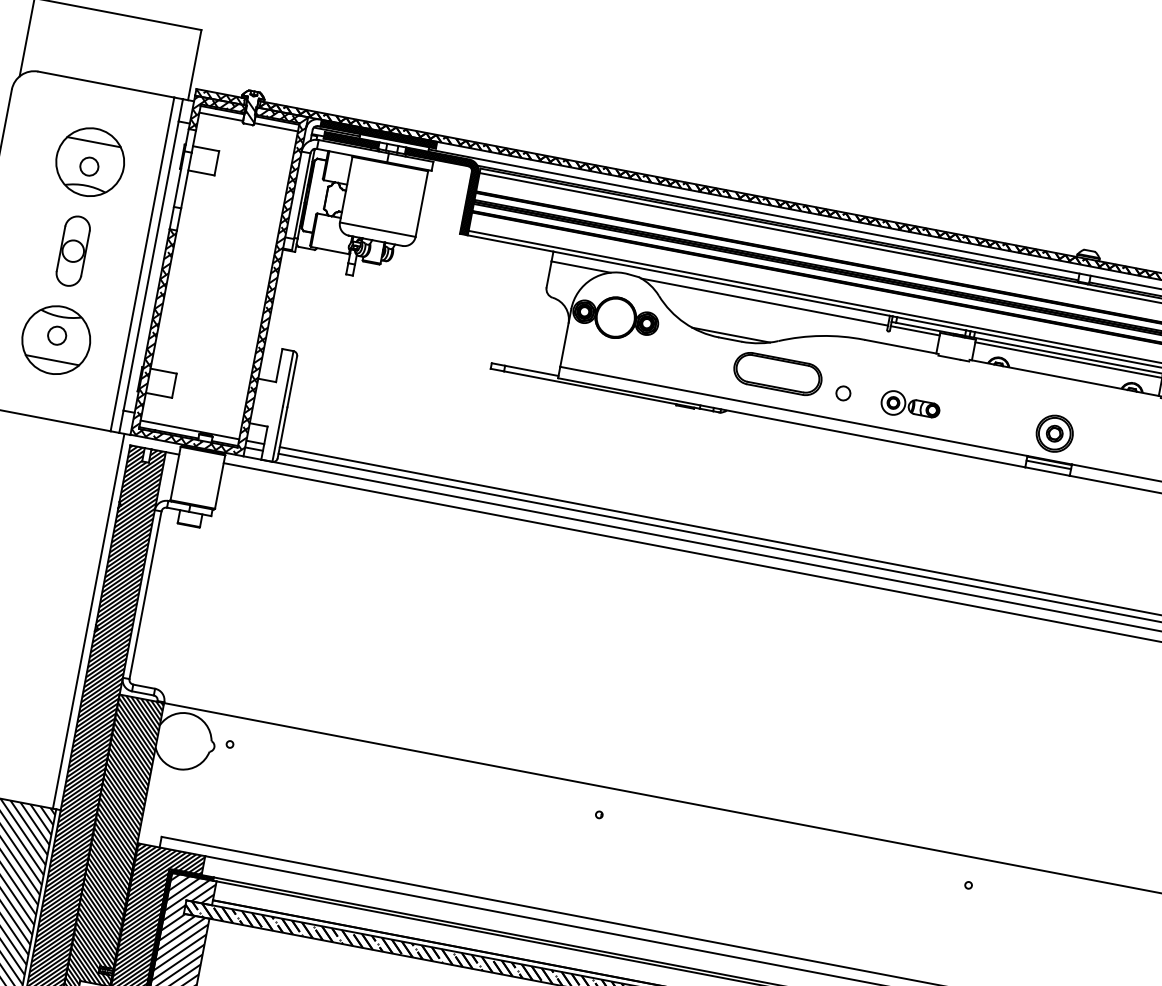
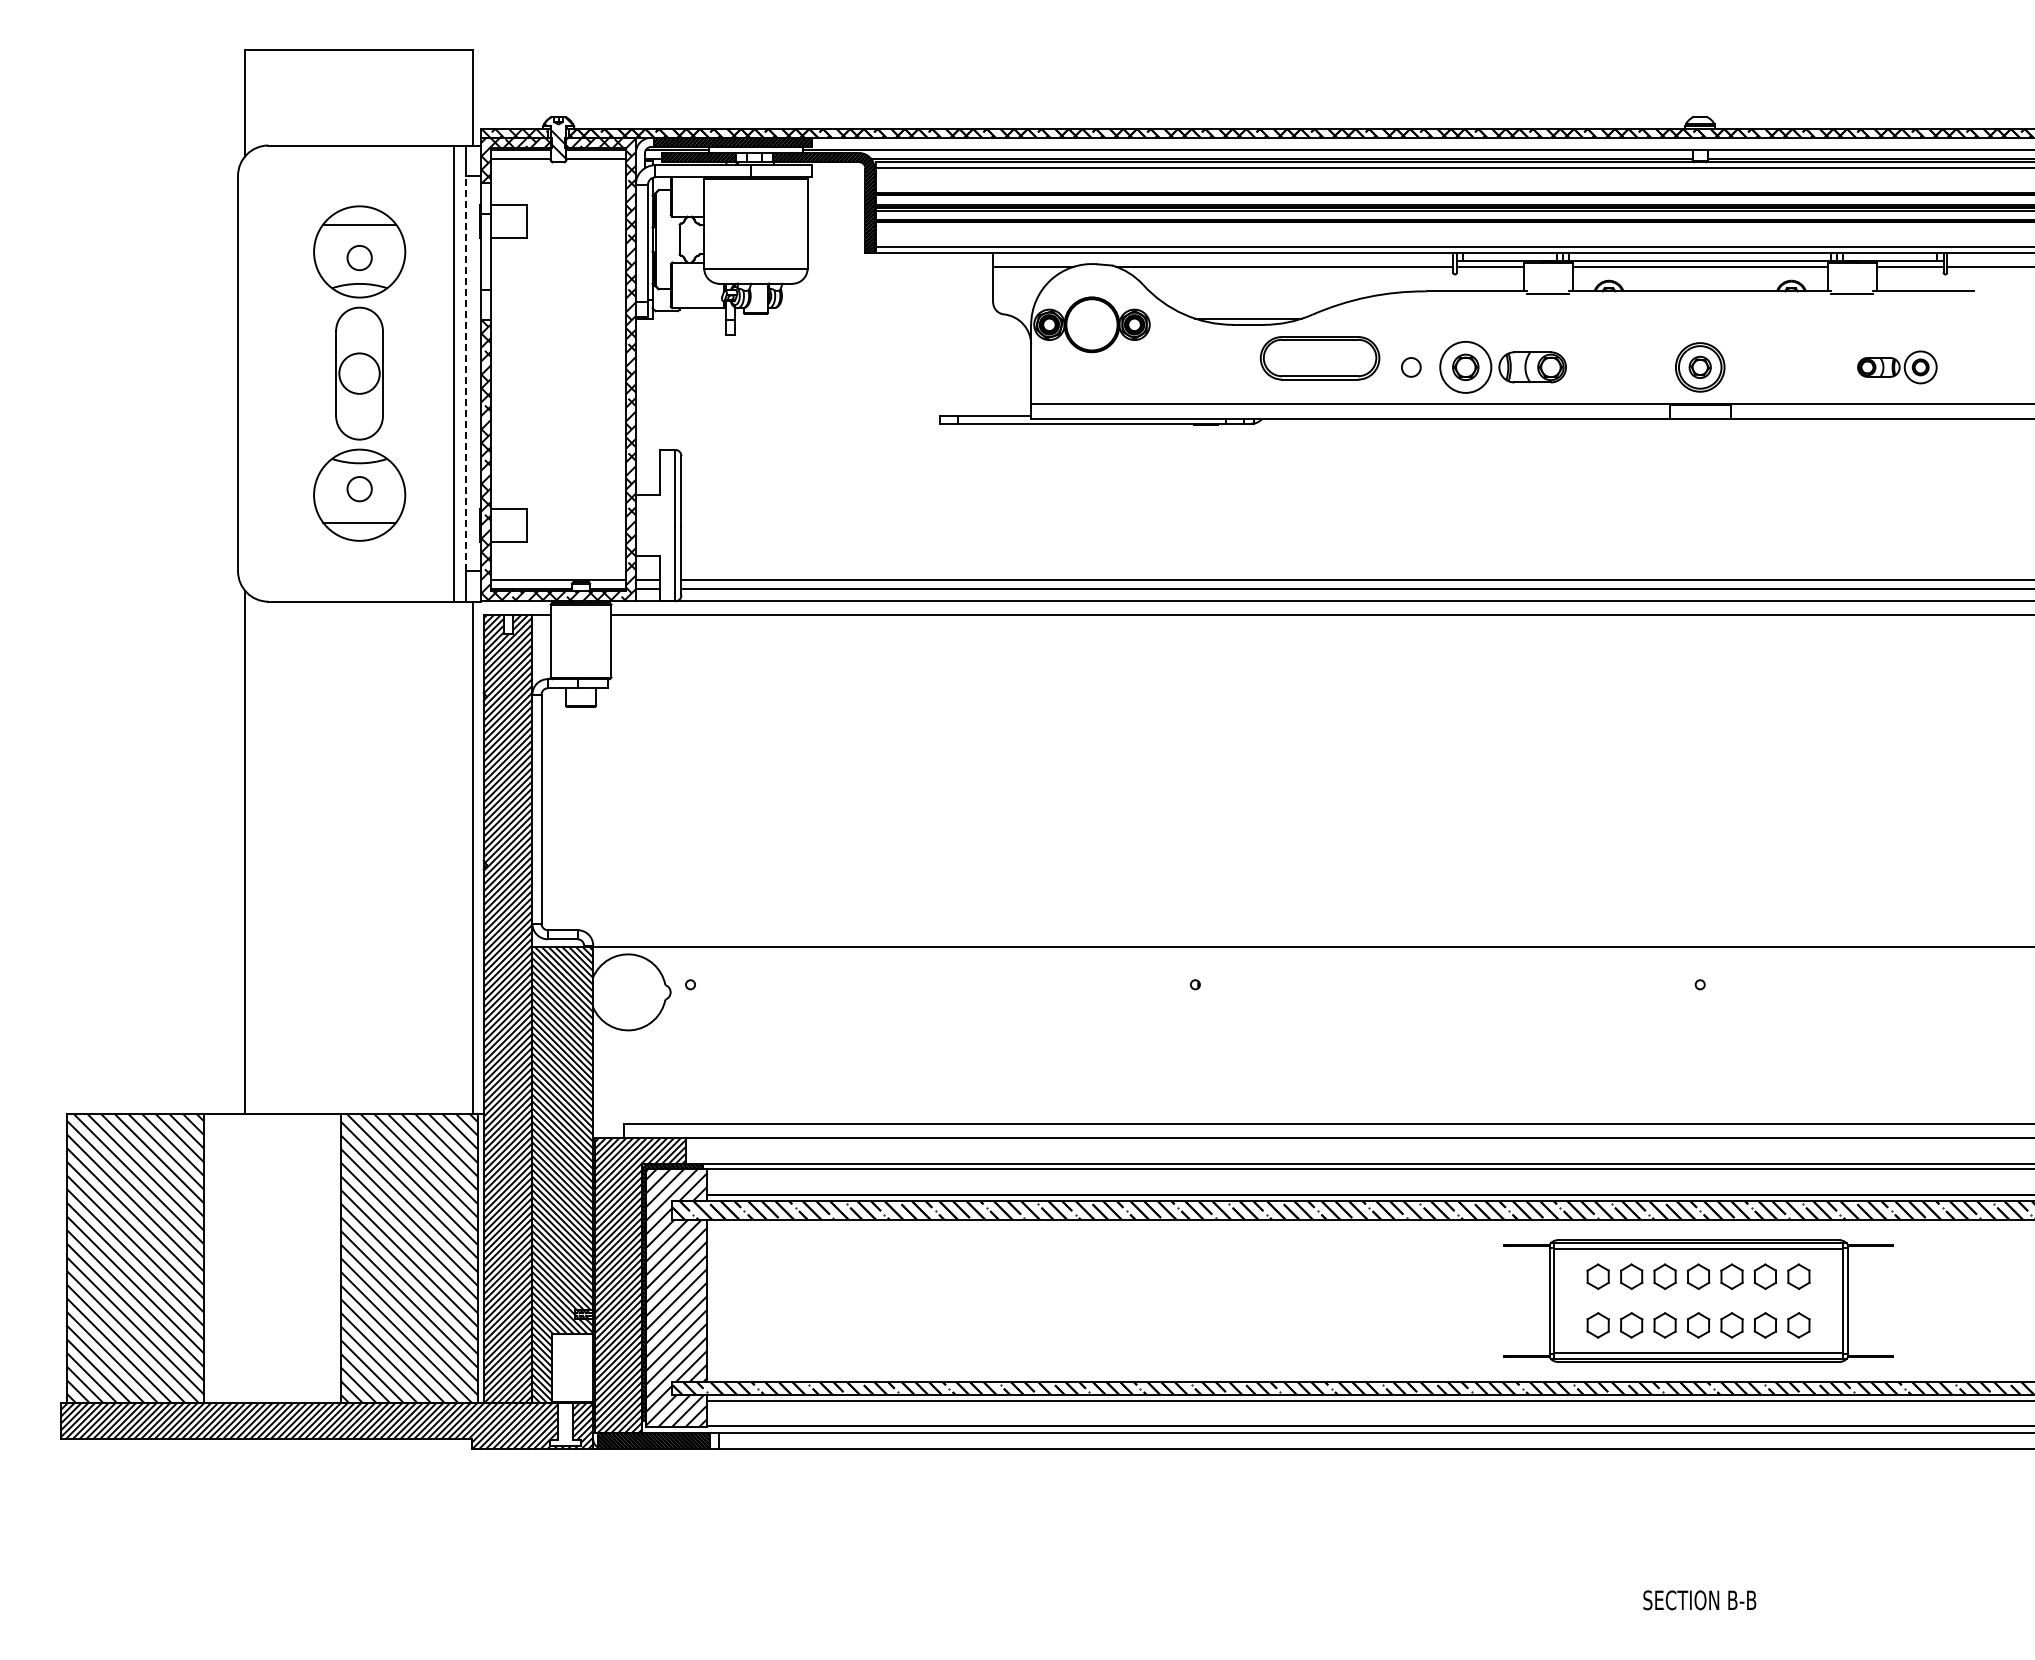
part: (73, 251) -> (359, 373), size x1.4
line: (151, 266) -> (466, 373), solid -> dashed
part: (910, 406) -> (1502, 367), size x1.6
line: (1048, 465) -> (1699, 410), removed

